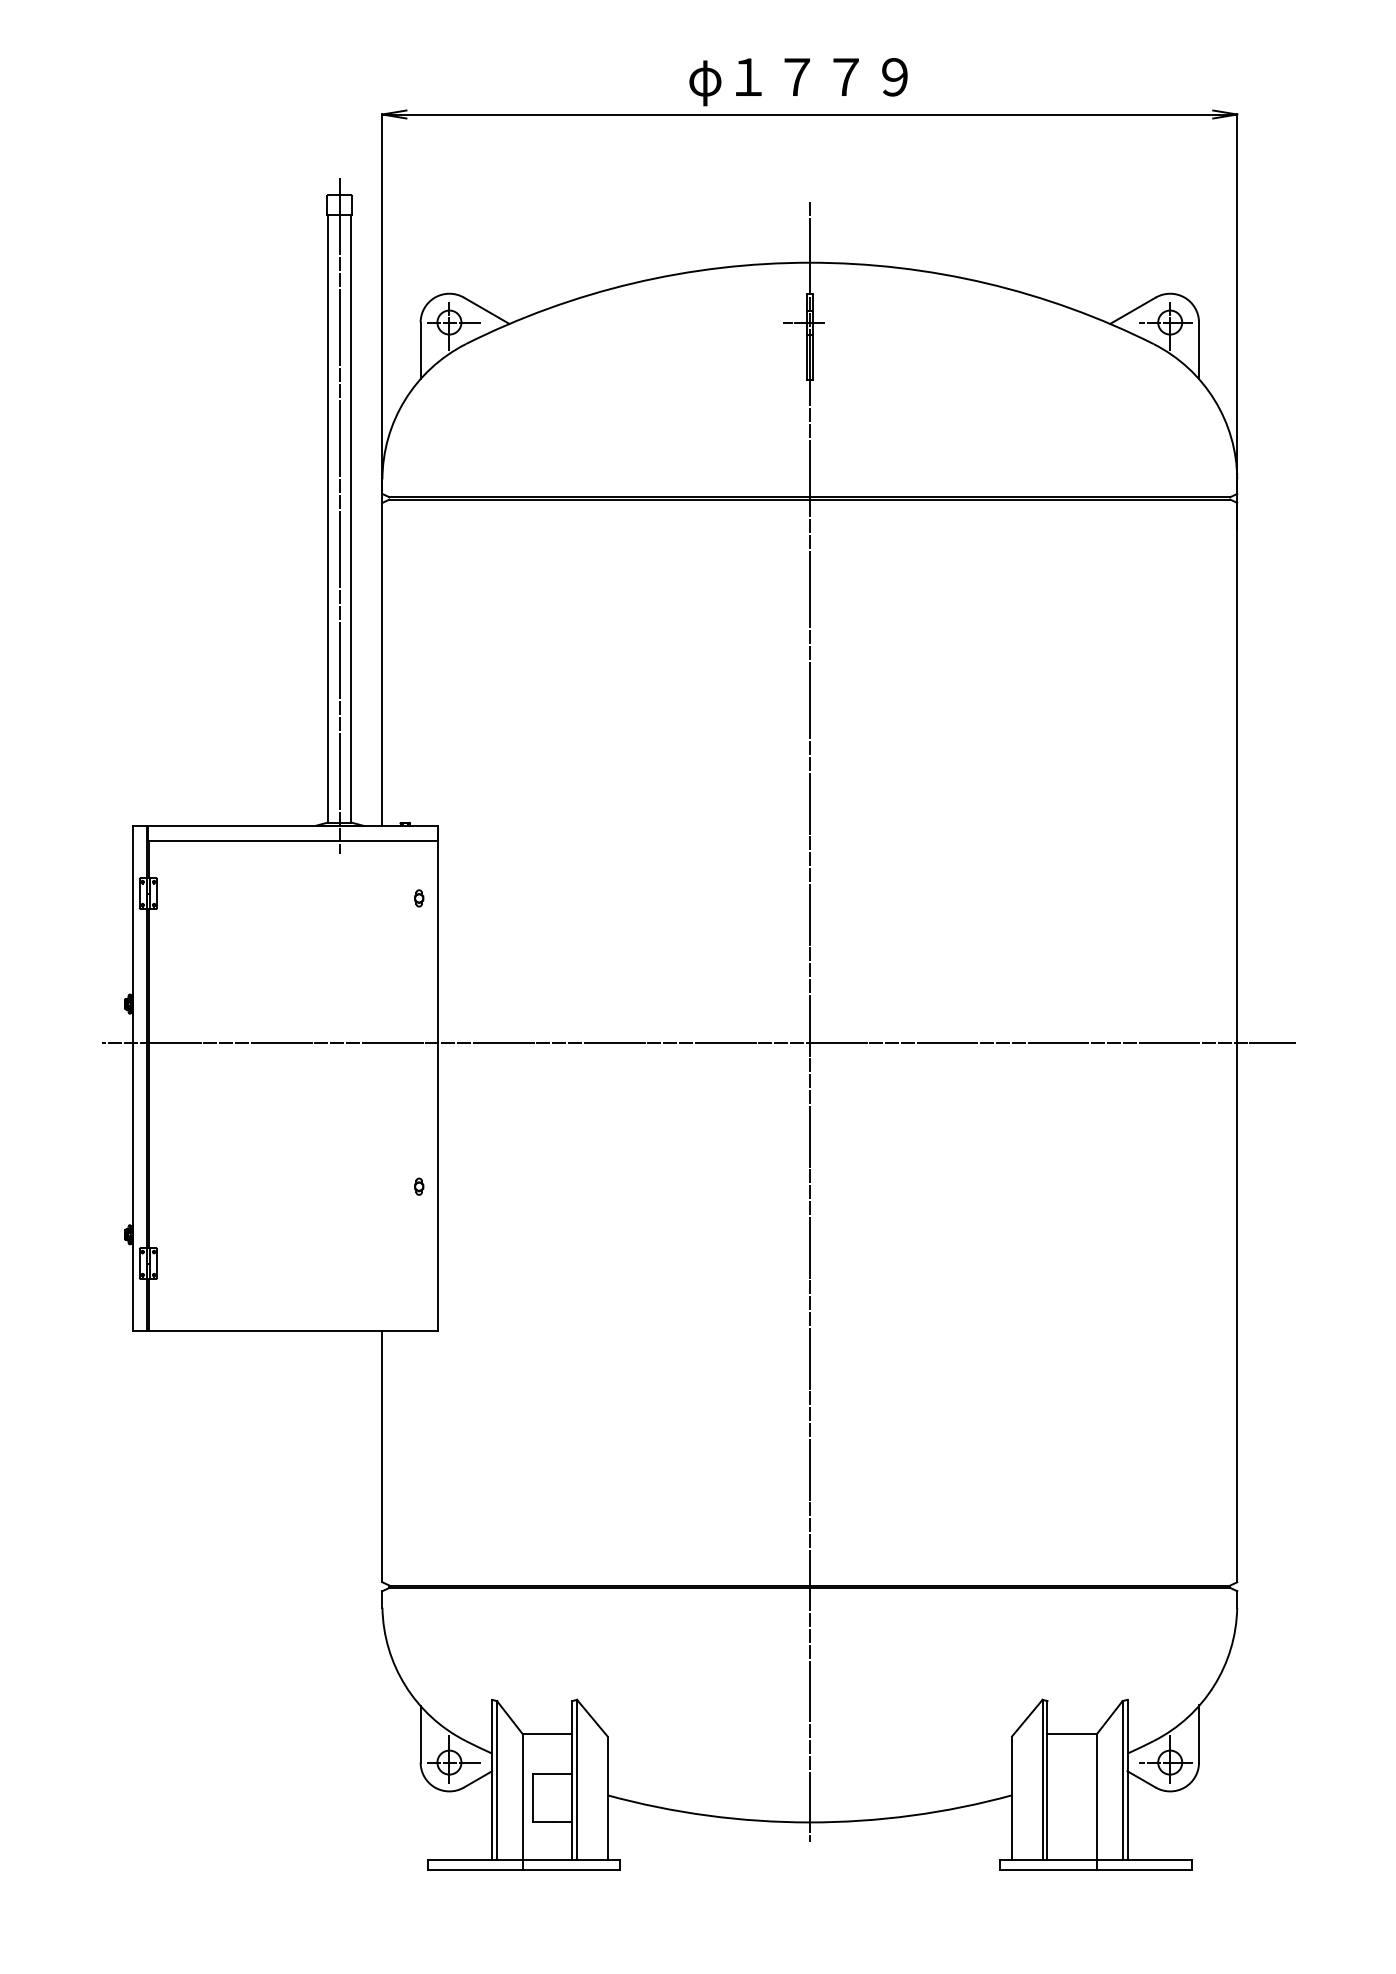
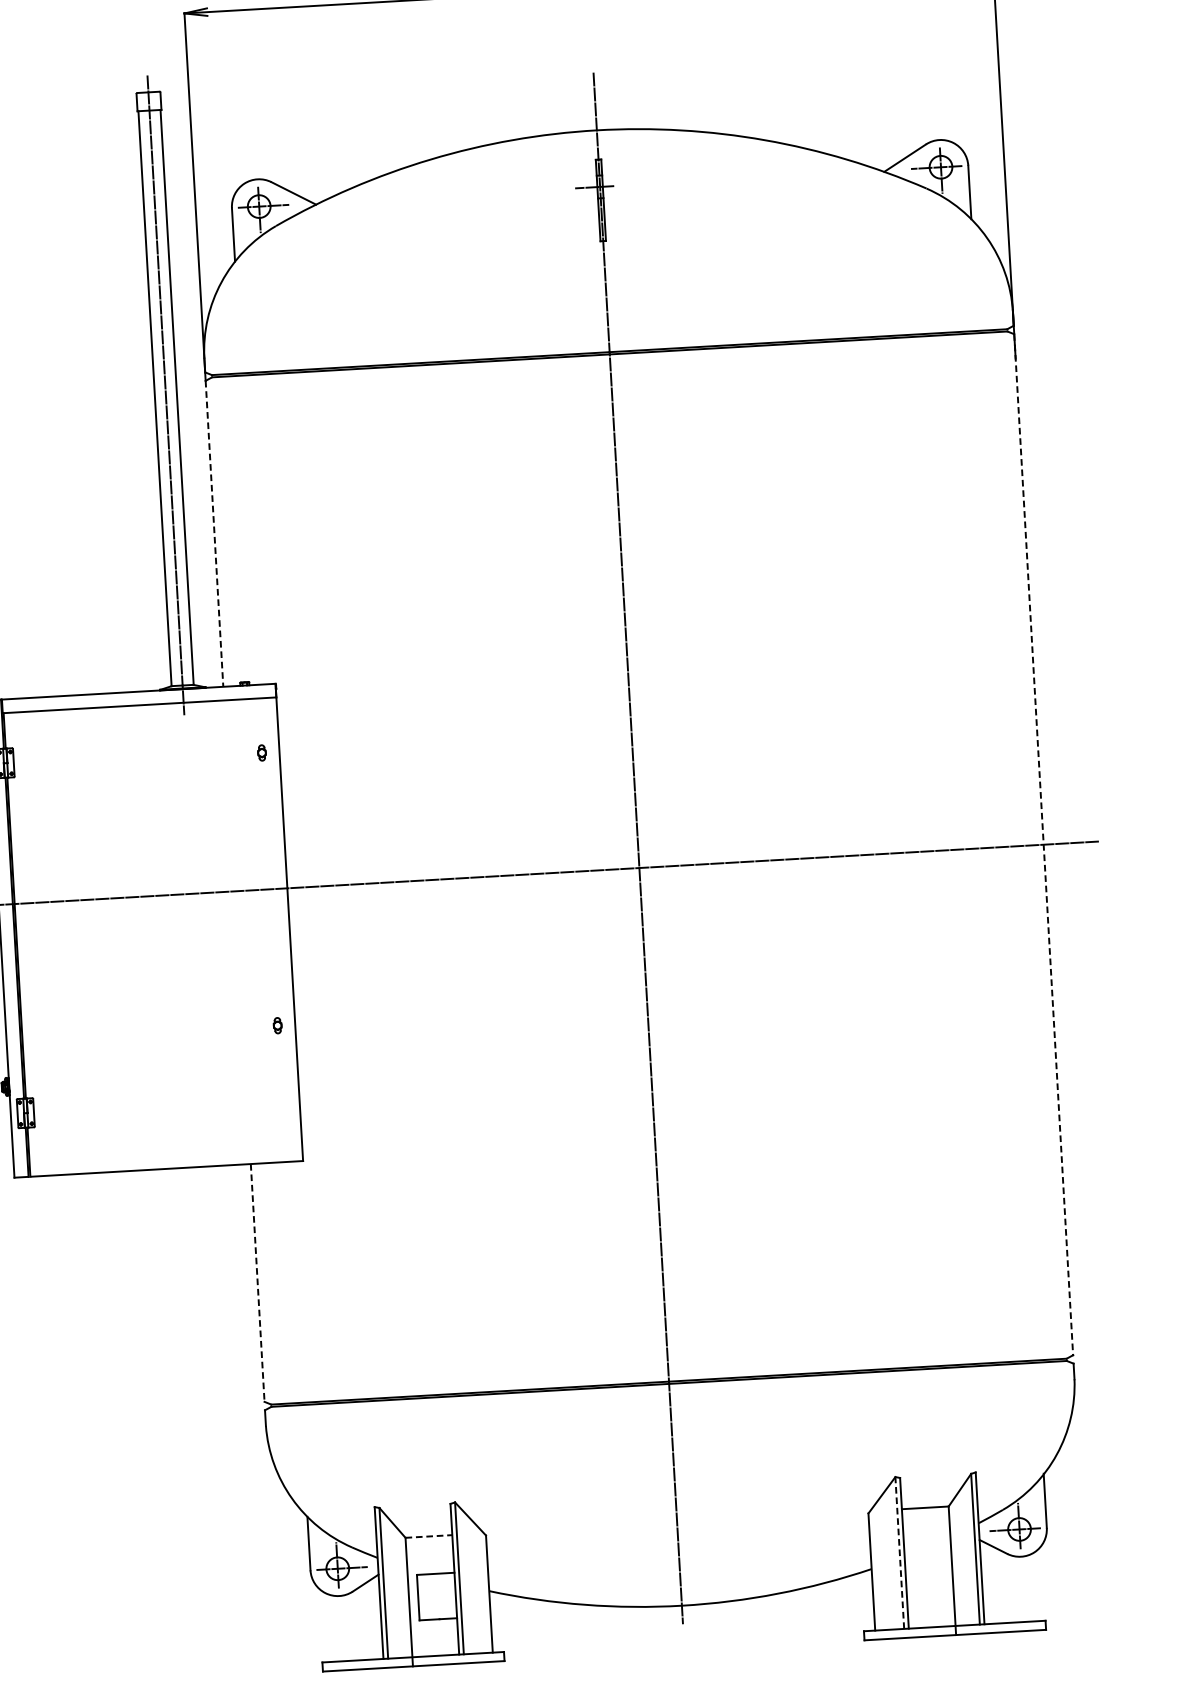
line: (382, 664) -> (214, 533), solid -> dashed
line: (1237, 1042) -> (1043, 844), solid -> dashed
line: (382, 1456) -> (257, 1282), solid -> dashed
line: (547, 1734) -> (428, 1536), solid -> dashed
line: (1042, 1779) -> (899, 1552), solid -> dashed

